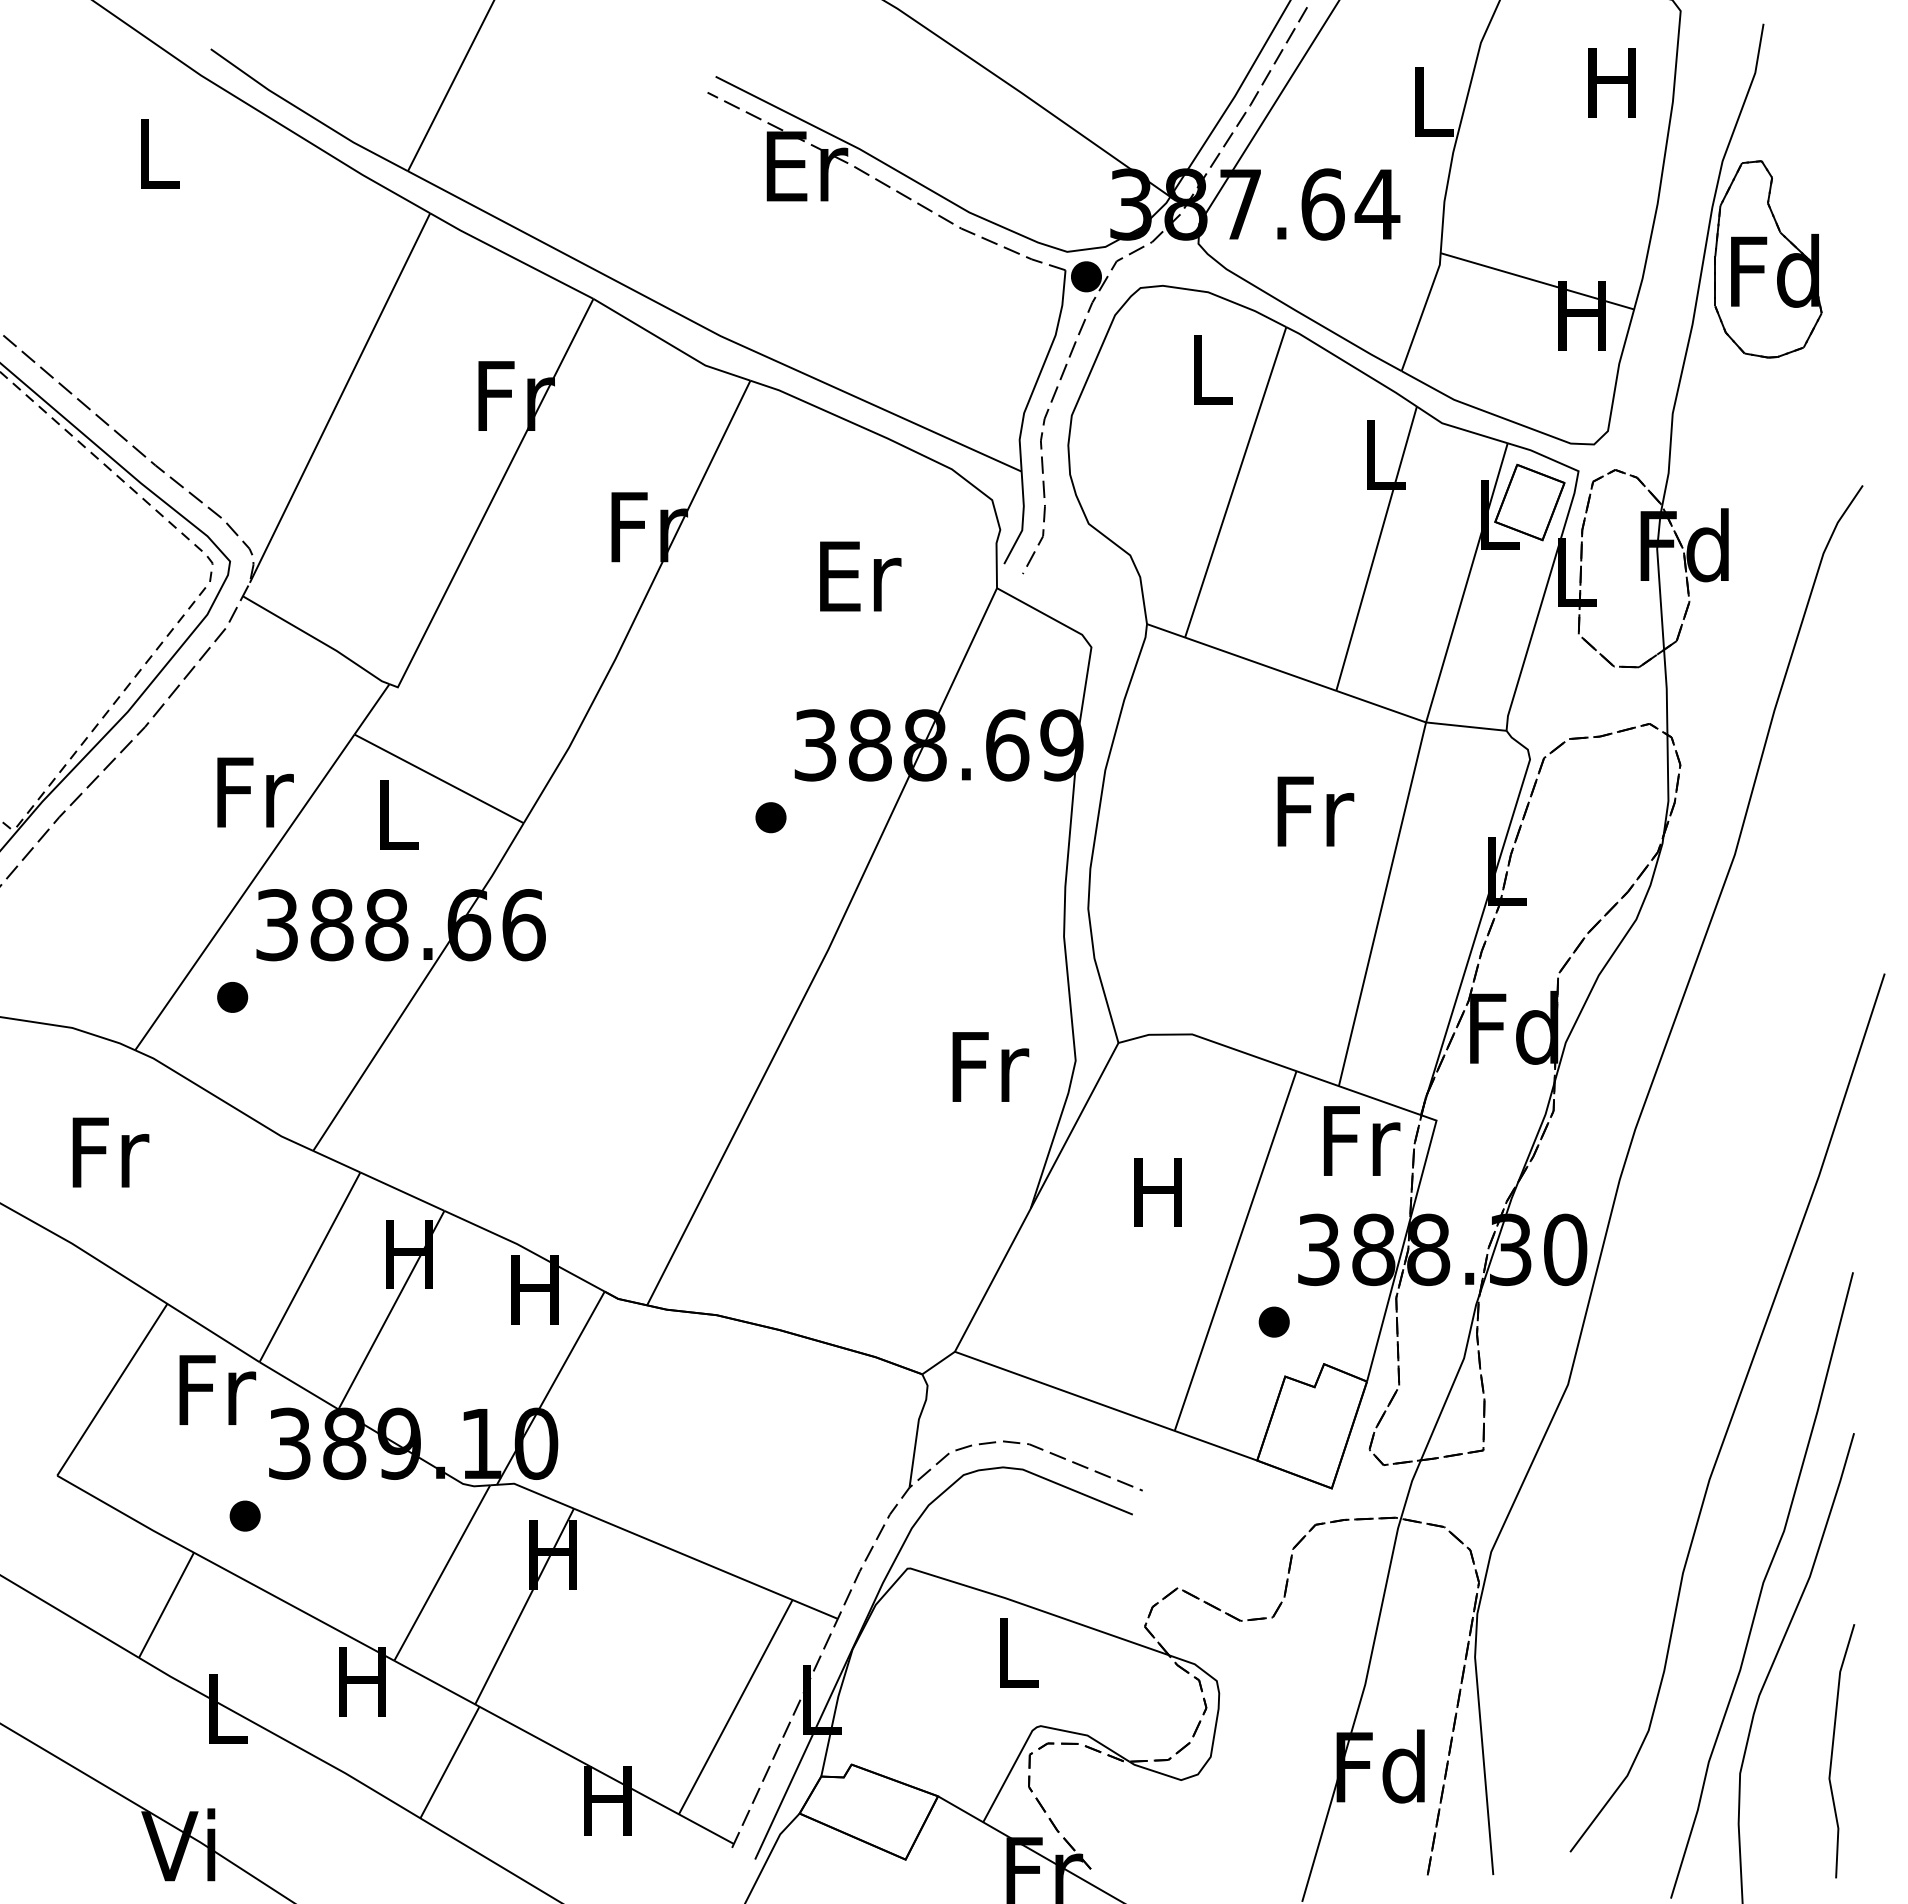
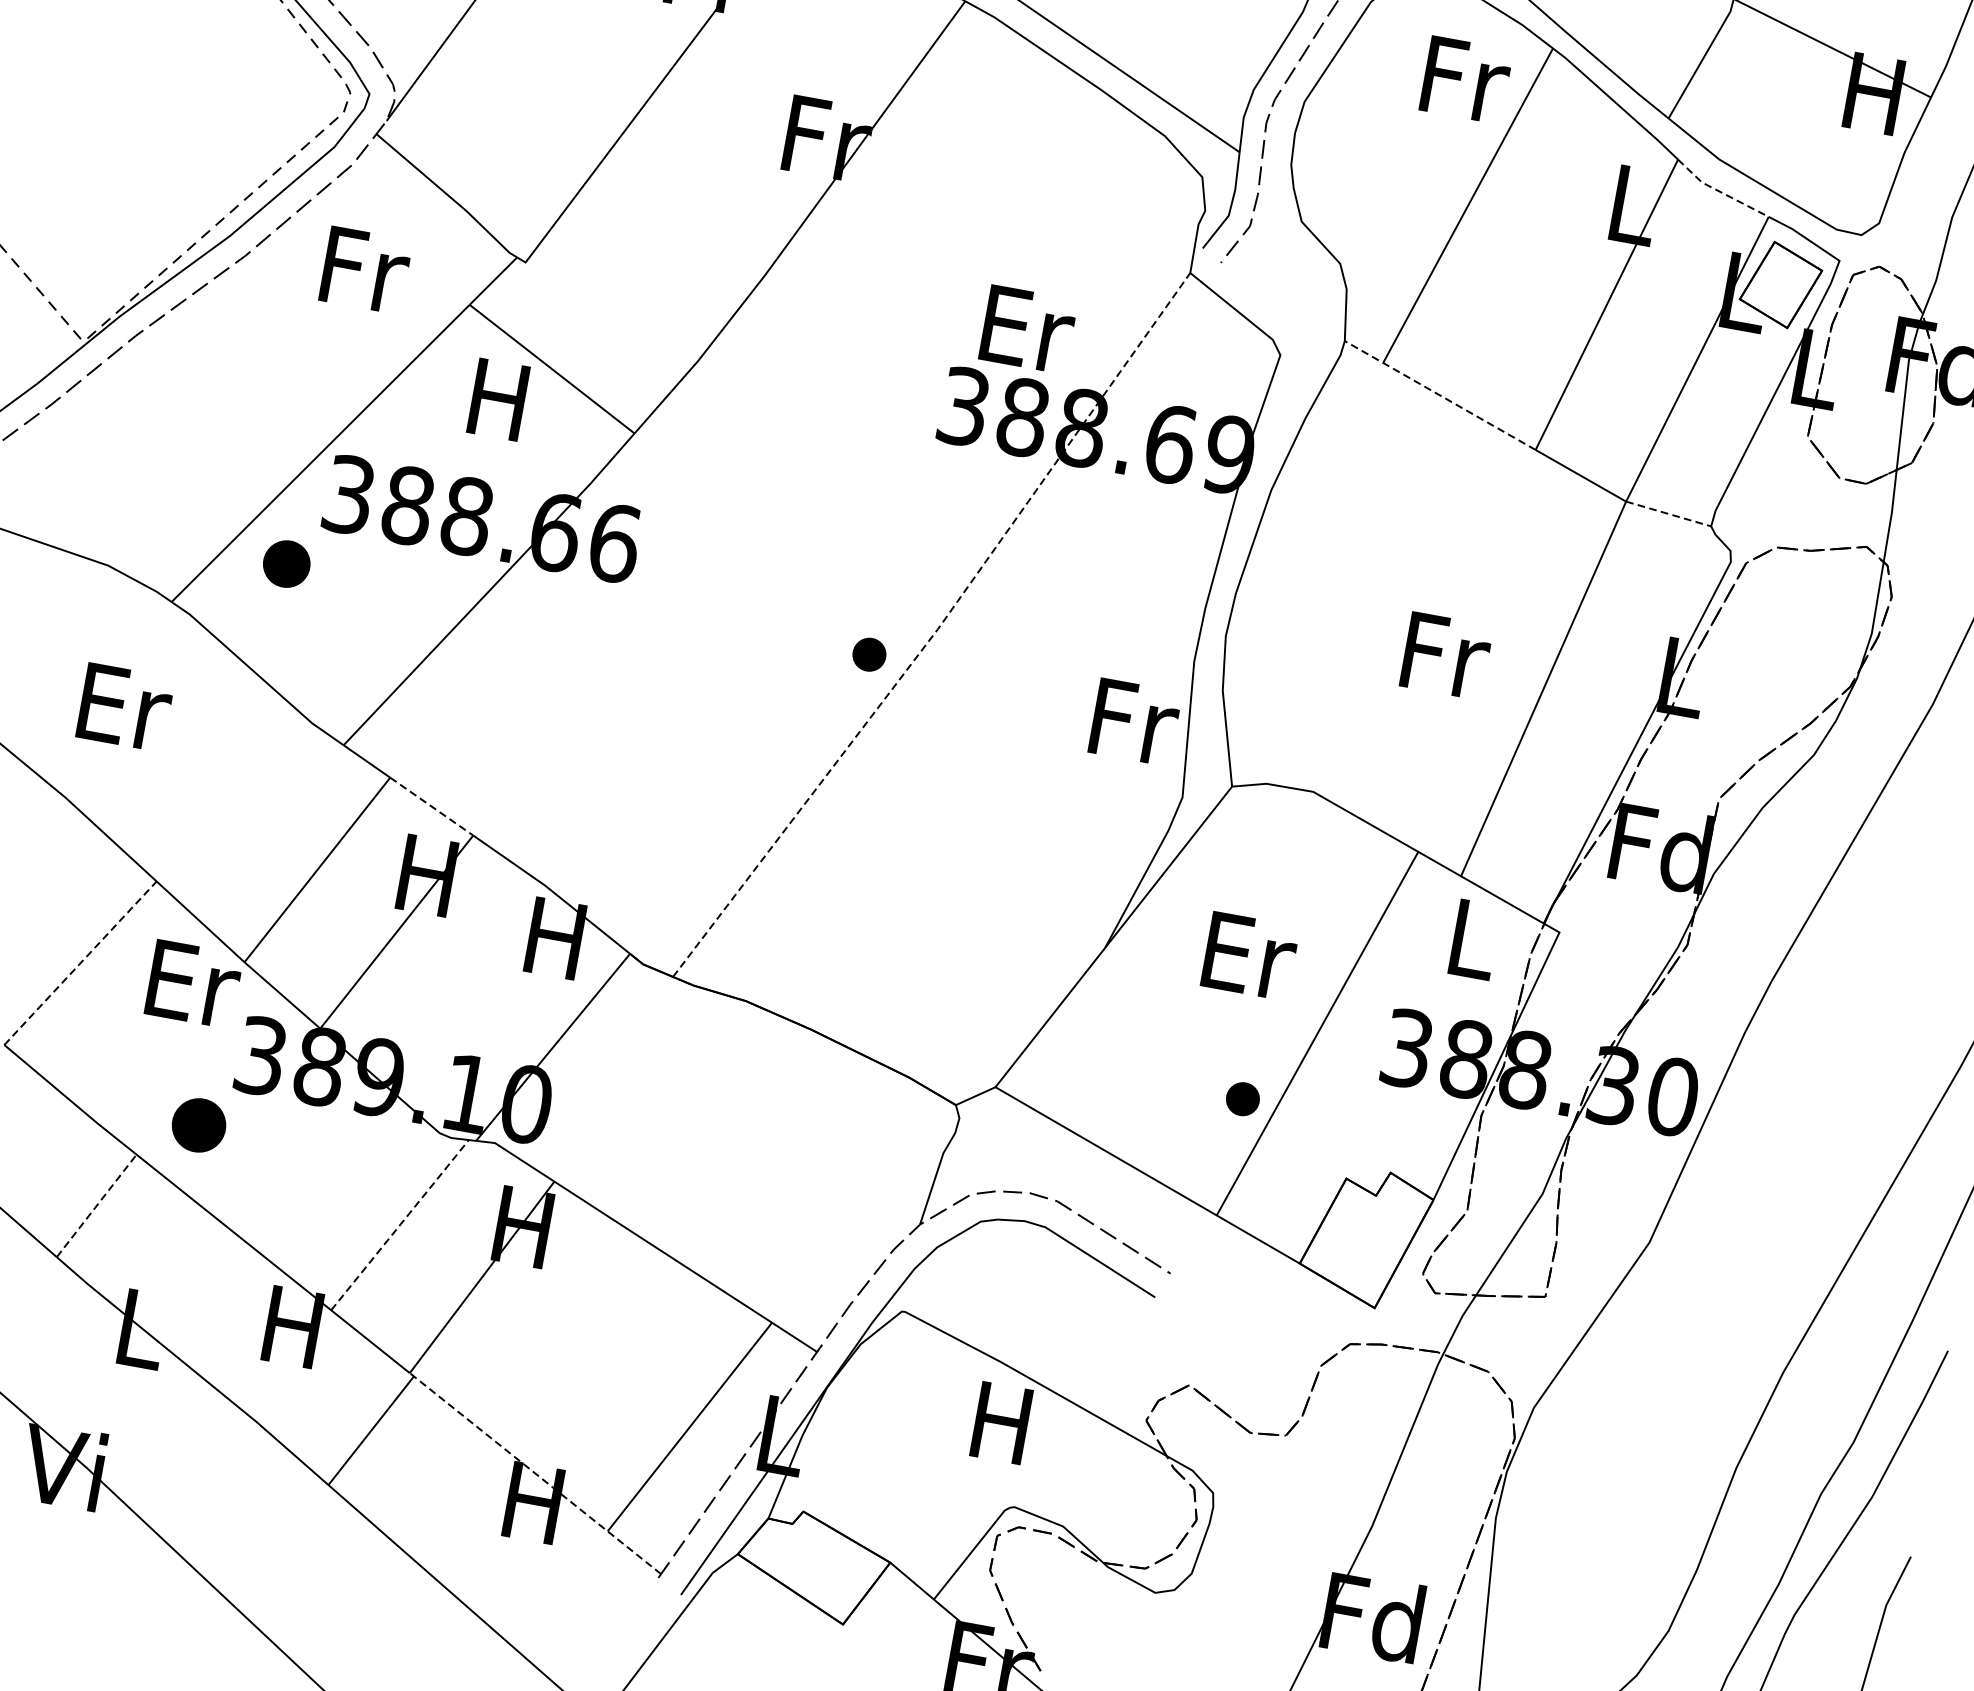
text: (1213, 369) -> (1466, 79), L -> Fr
line: (1460, 428) -> (1720, 191), solid -> dashed
text: (860, 576) -> (1028, 329), moved
line: (1241, 657) -> (1440, 395), solid -> dashed
line: (1466, 726) -> (1668, 513), solid -> dashed
text: (255, 792) -> (365, 270), moved
text: (1315, 811) -> (1446, 655), moved
text: (395, 814) -> (498, 399), L -> H
part: (770, 817) -> (868, 654), moved
line: (828, 949) -> (938, 629), solid -> dashed
part: (232, 997) -> (286, 564), size x1.4
text: (990, 1066) -> (1134, 721), moved
text: (1361, 1140) -> (1474, 939), Fr -> L
text: (110, 1152) -> (125, 707), Fr -> Er
line: (402, 1191) -> (431, 806), solid -> dashed
text: (1162, 1192) -> (1250, 956), H -> Er
part: (1273, 1321) -> (1242, 1098), moved
line: (112, 1389) -> (80, 962), solid -> dashed
text: (217, 1389) -> (193, 983), Fr -> Er
part: (244, 1515) -> (198, 1124), size x1.6
line: (442, 1573) -> (400, 1225), solid -> dashed
line: (166, 1604) -> (96, 1205), solid -> dashed
text: (1014, 1652) -> (1000, 1422), L -> H
line: (604, 1774) -> (535, 1473), solid -> dashed

